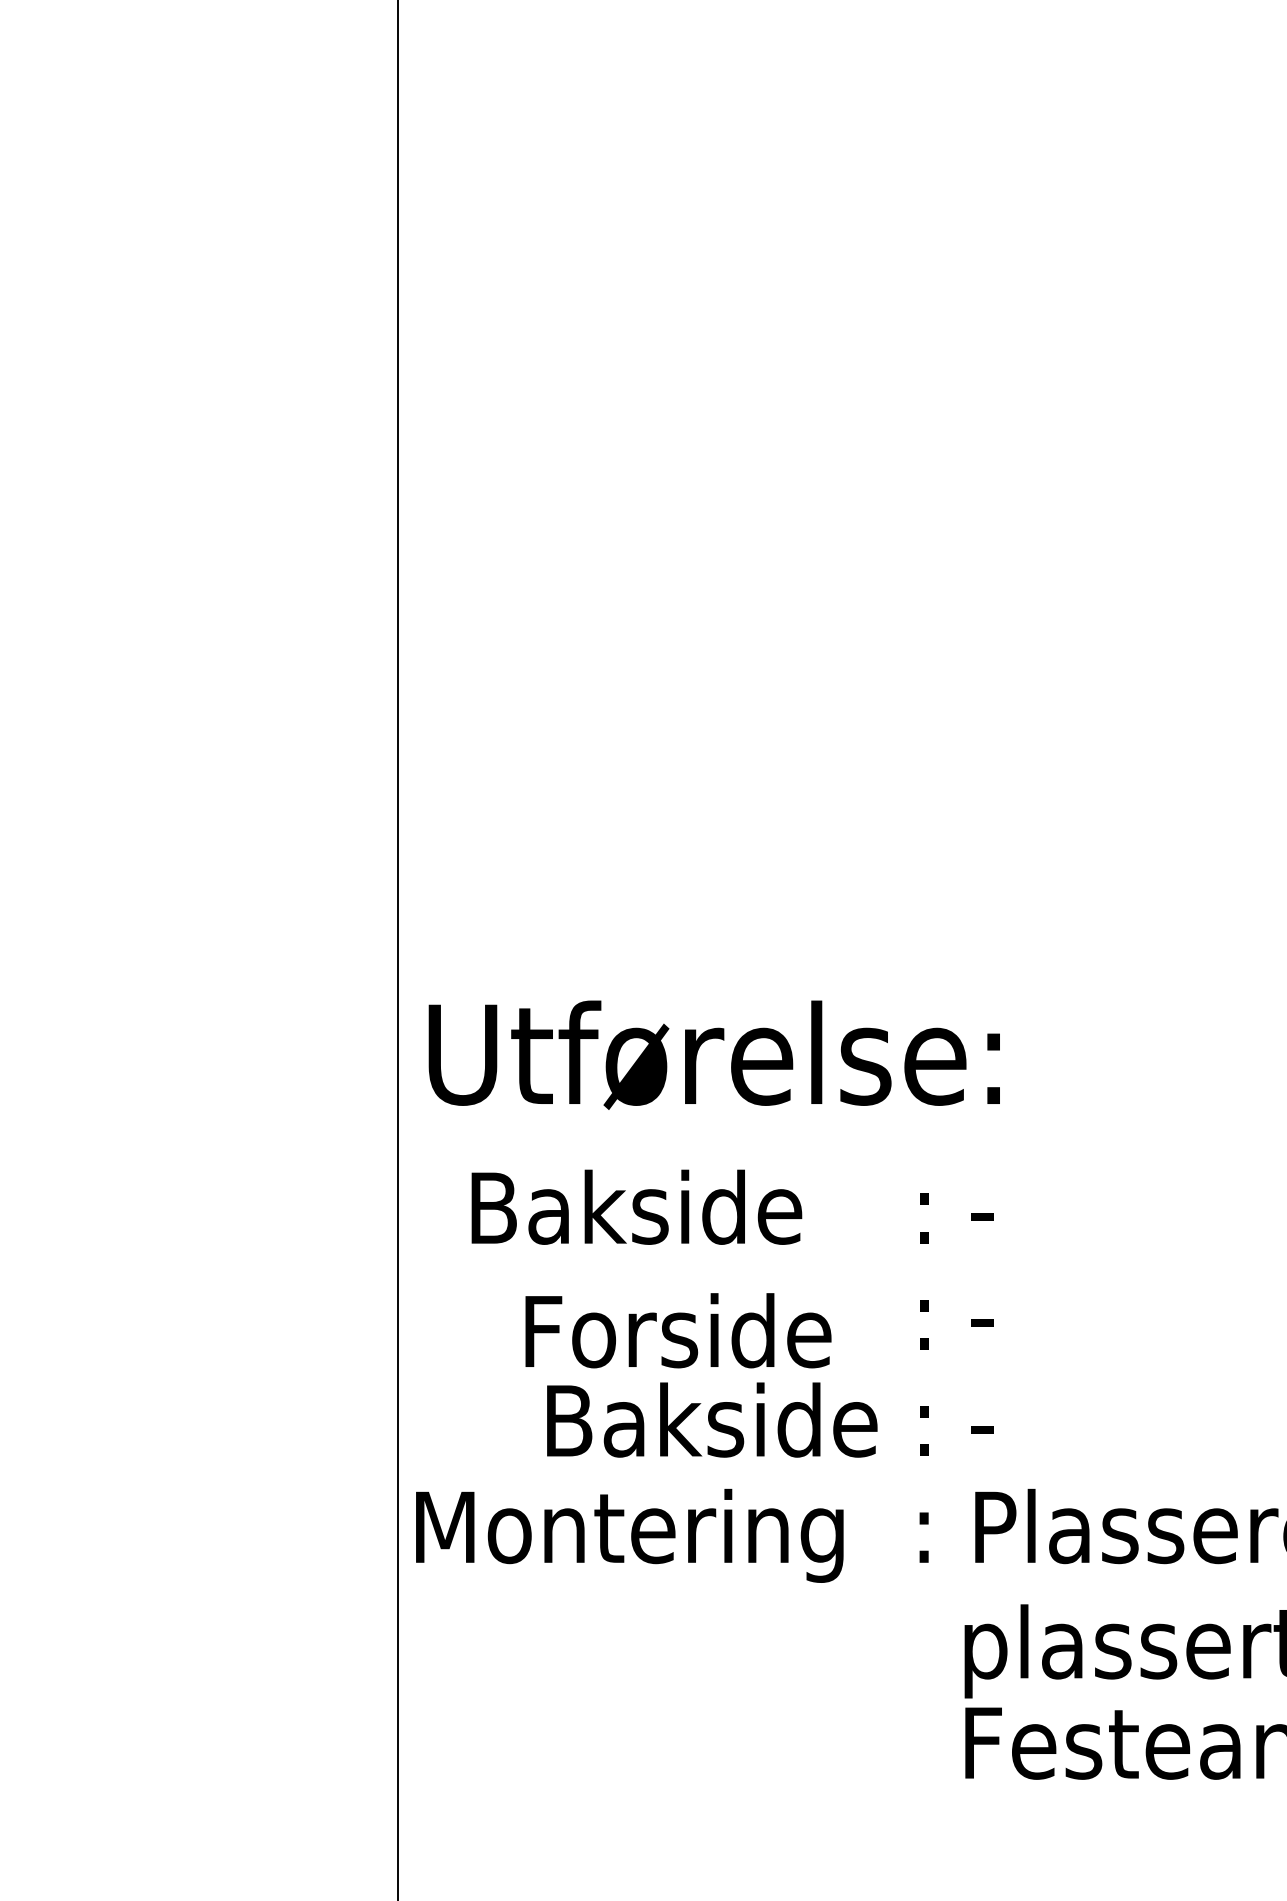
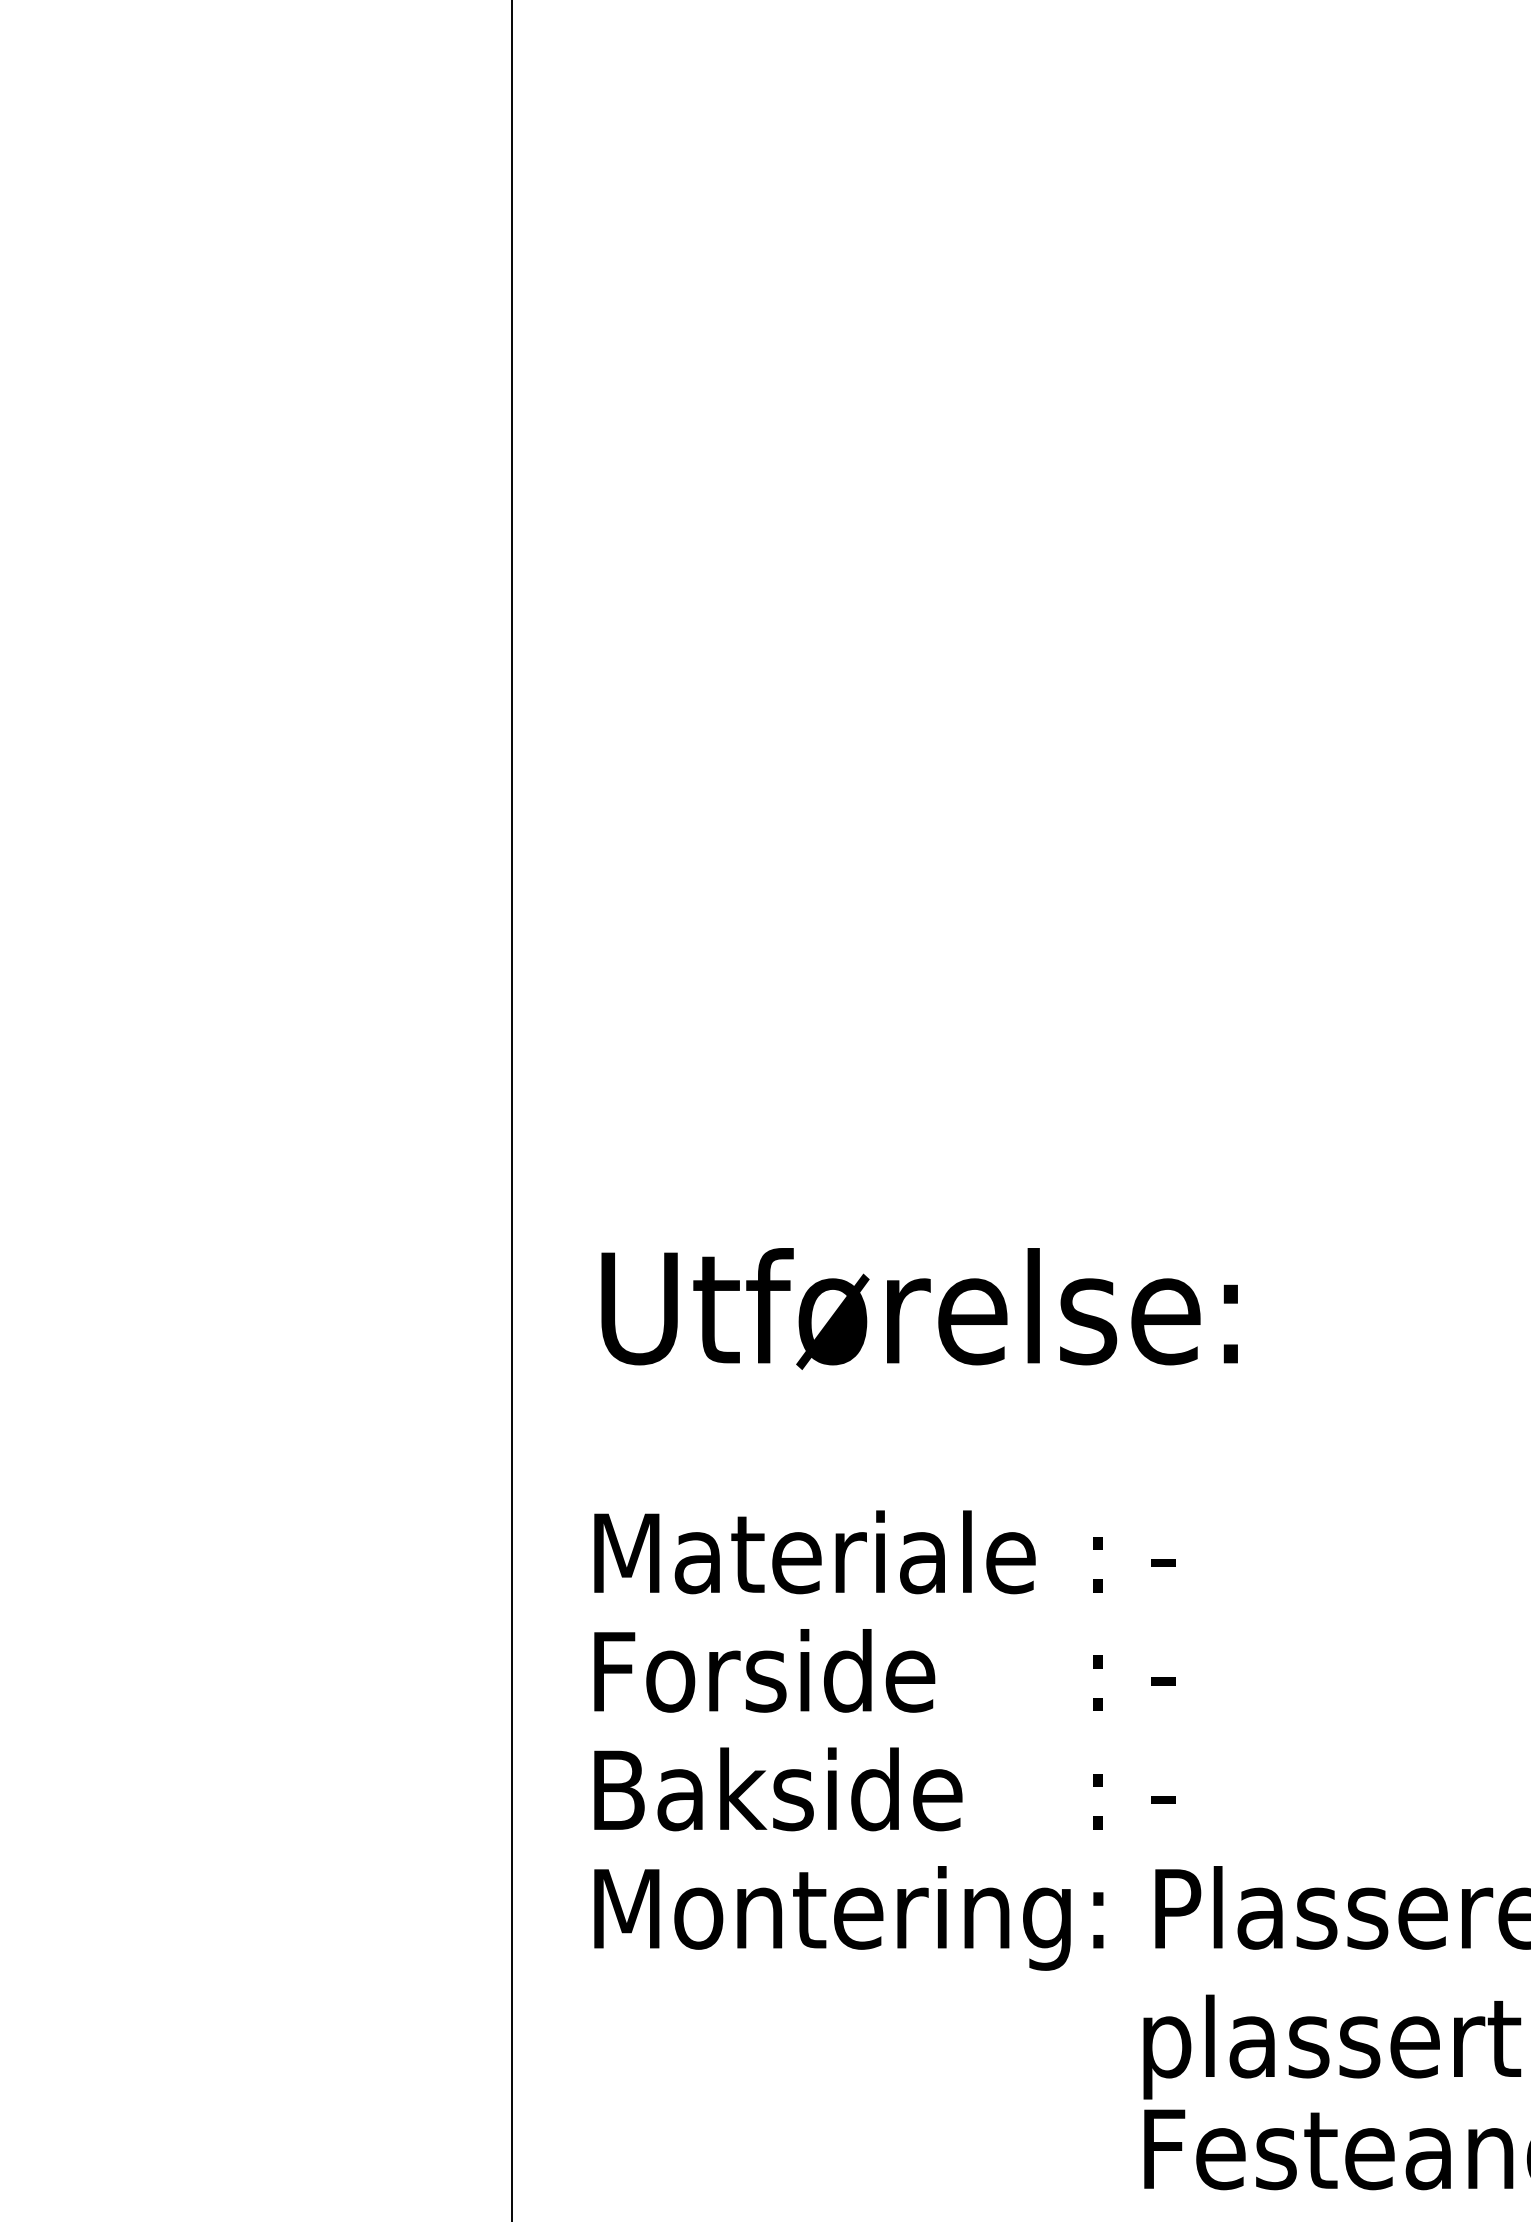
text: (714, 1054) -> (919, 1308), moved
text: (673, 1207) -> (819, 1552), Bakside -> Materiale
text: (678, 1330) -> (764, 1670), moved
text: (712, 1420) -> (778, 1789), moved
text: (629, 1535) -> (832, 1918), moved

